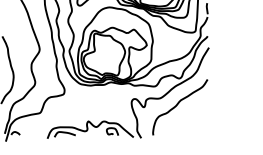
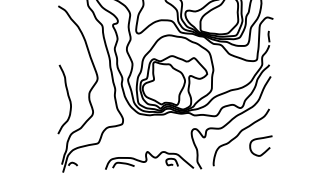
curve: (198, 109) -> (260, 139), added

